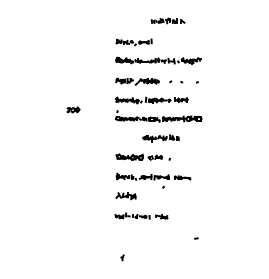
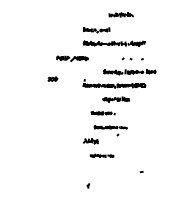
part: (137, 81) -> (72, 58), moved
part: (151, 100) -> (129, 72), moved
part: (142, 156) -> (102, 112), size x0.6
part: (153, 176) -> (110, 127), size x0.6
part: (141, 215) -> (102, 155), size x0.6

